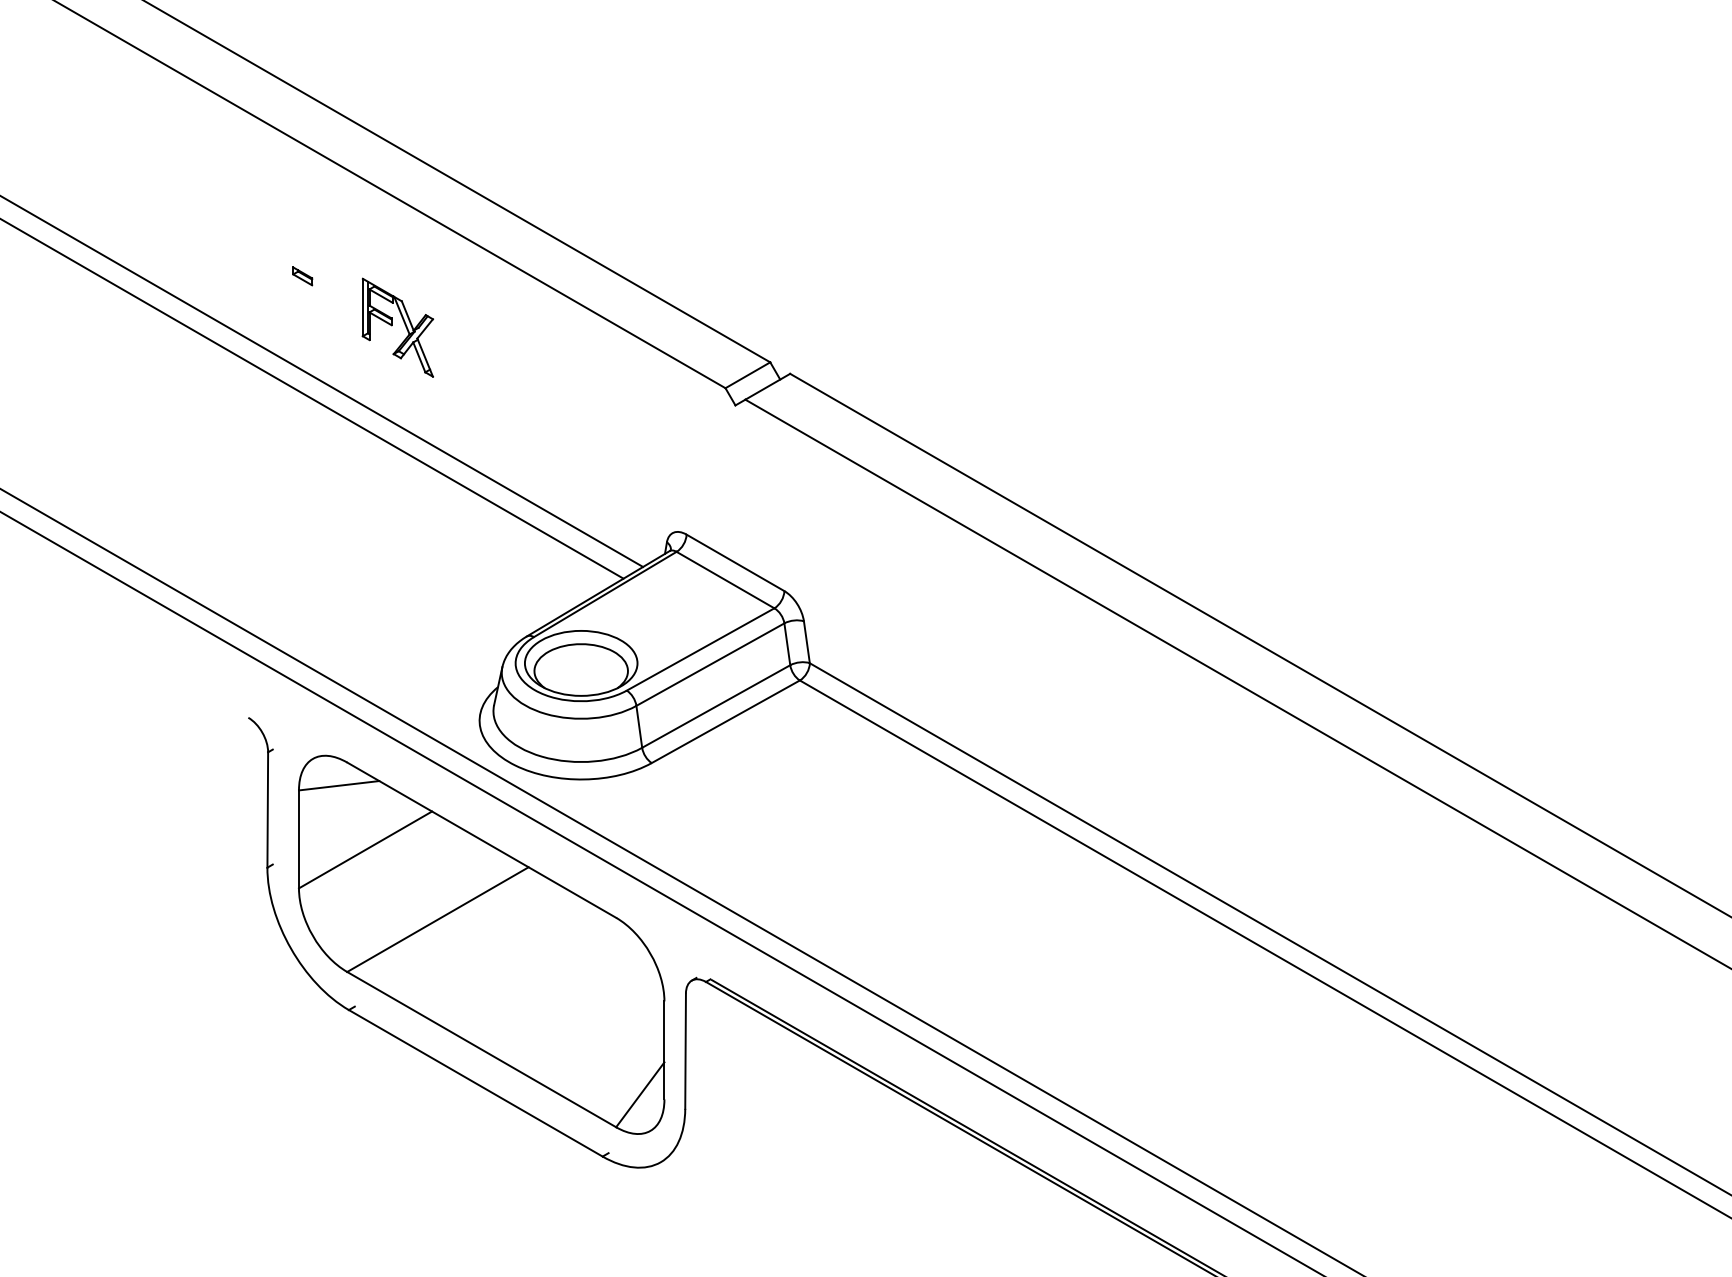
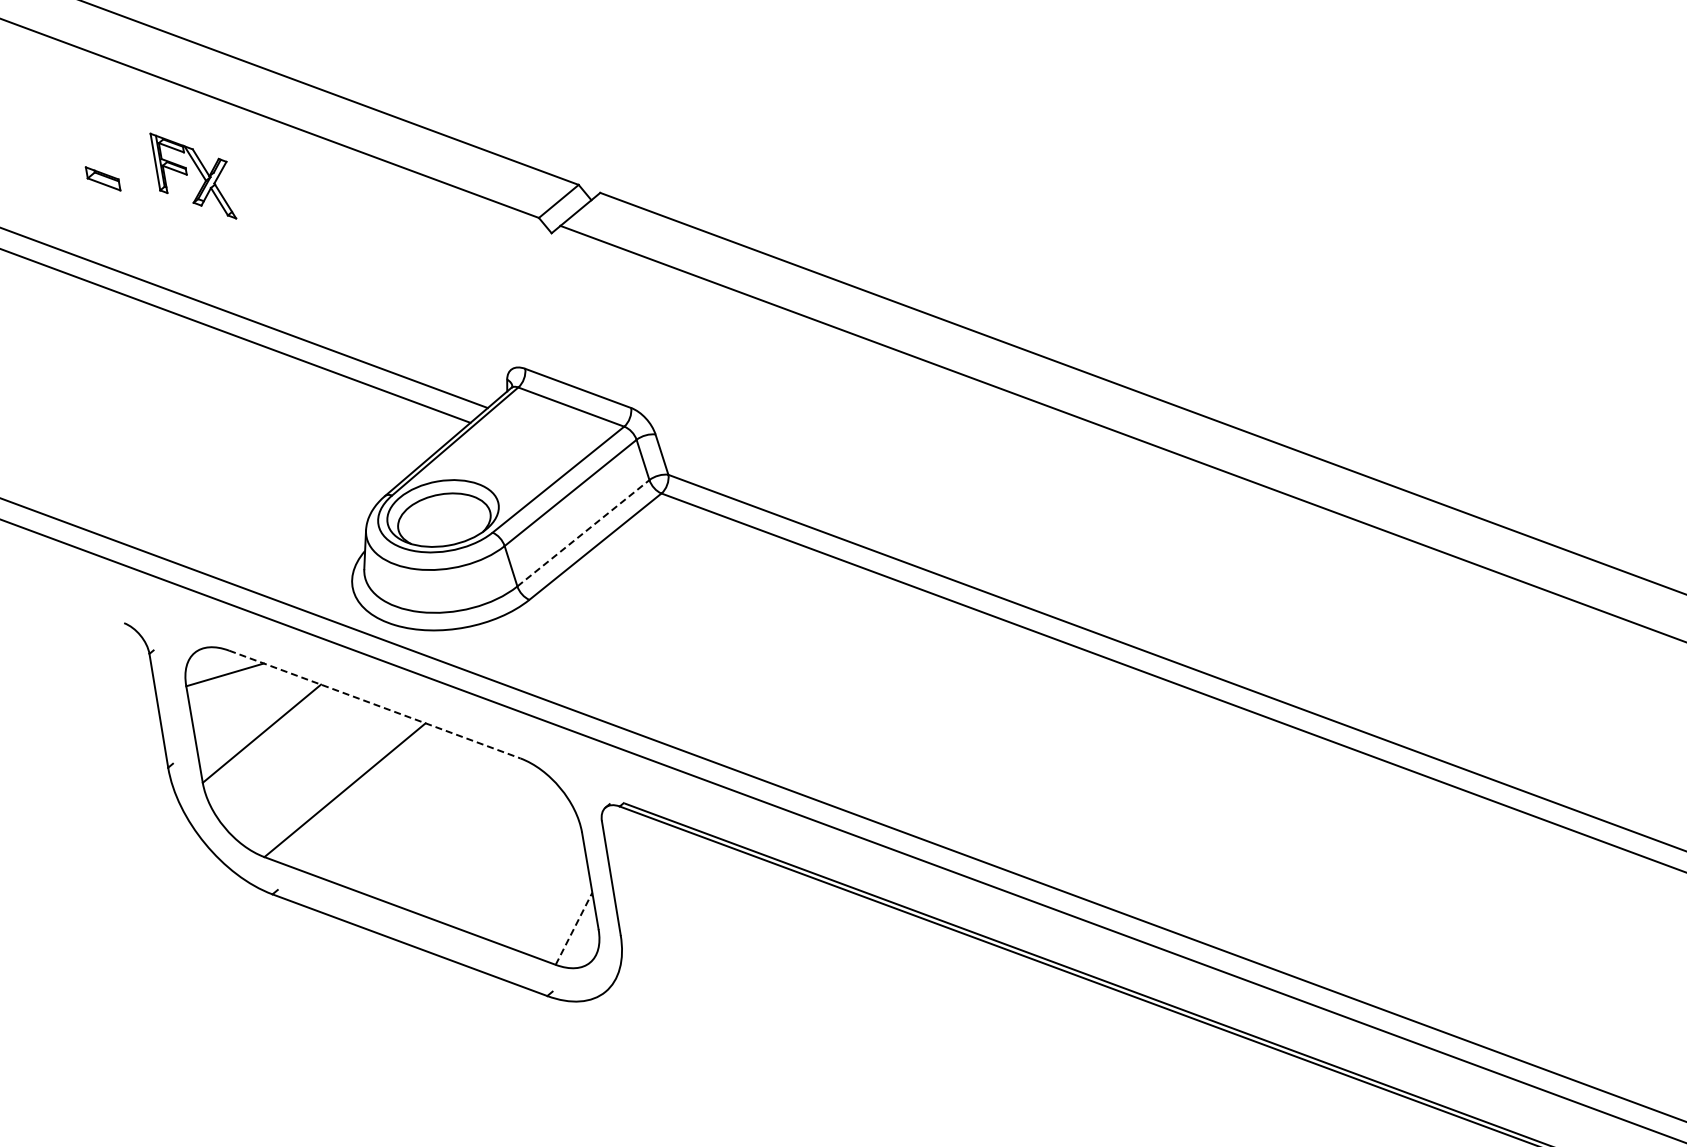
part: (302, 276) -> (103, 179), size x1.6
part: (397, 327) -> (192, 175), moved
line: (716, 706) -> (583, 533), solid -> dashed
line: (482, 840) -> (375, 704), solid -> dashed
line: (640, 1094) -> (574, 928), solid -> dashed

